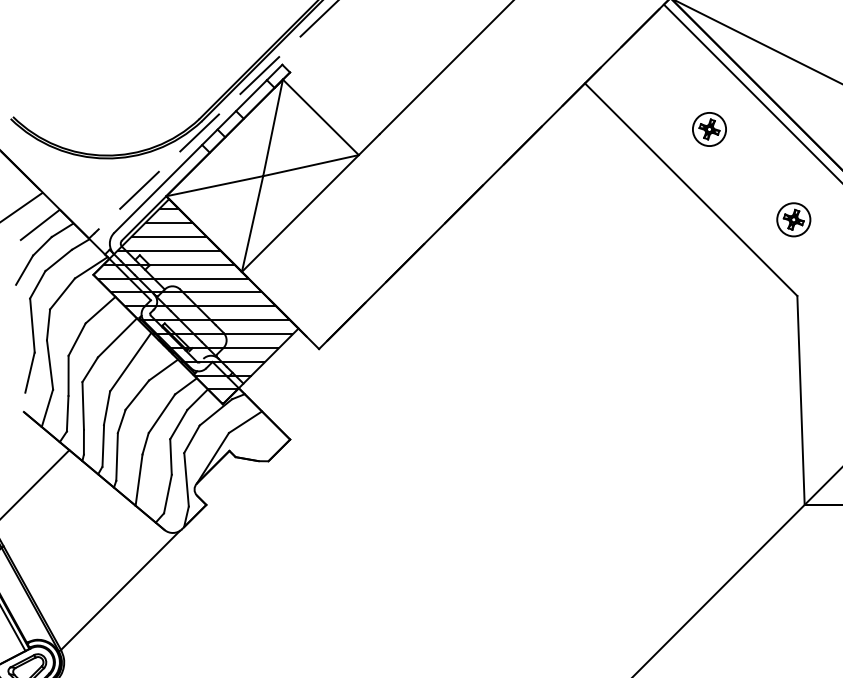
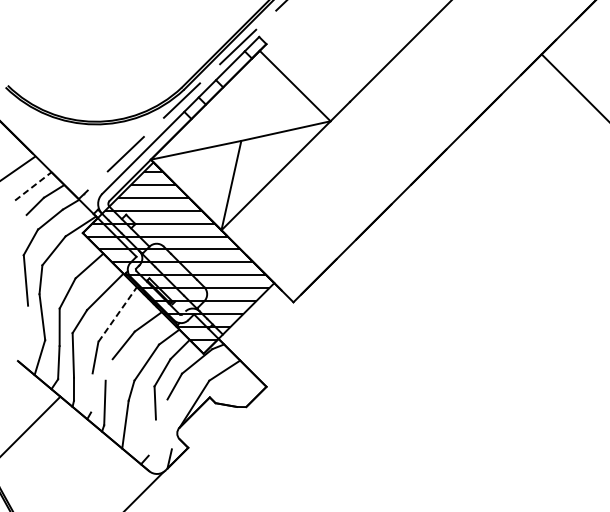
line: (272, 127) -> (250, 95), removed
line: (40, 224) -> (33, 186), solid -> dashed
line: (24, 269) -> (18, 228), removed
line: (130, 362) -> (117, 314), solid -> dashed
line: (29, 372) -> (23, 324), removed
line: (121, 421) -> (109, 369), removed
line: (103, 446) -> (92, 393), removed
line: (186, 479) -> (169, 424), removed
line: (167, 493) -> (151, 437), removed

